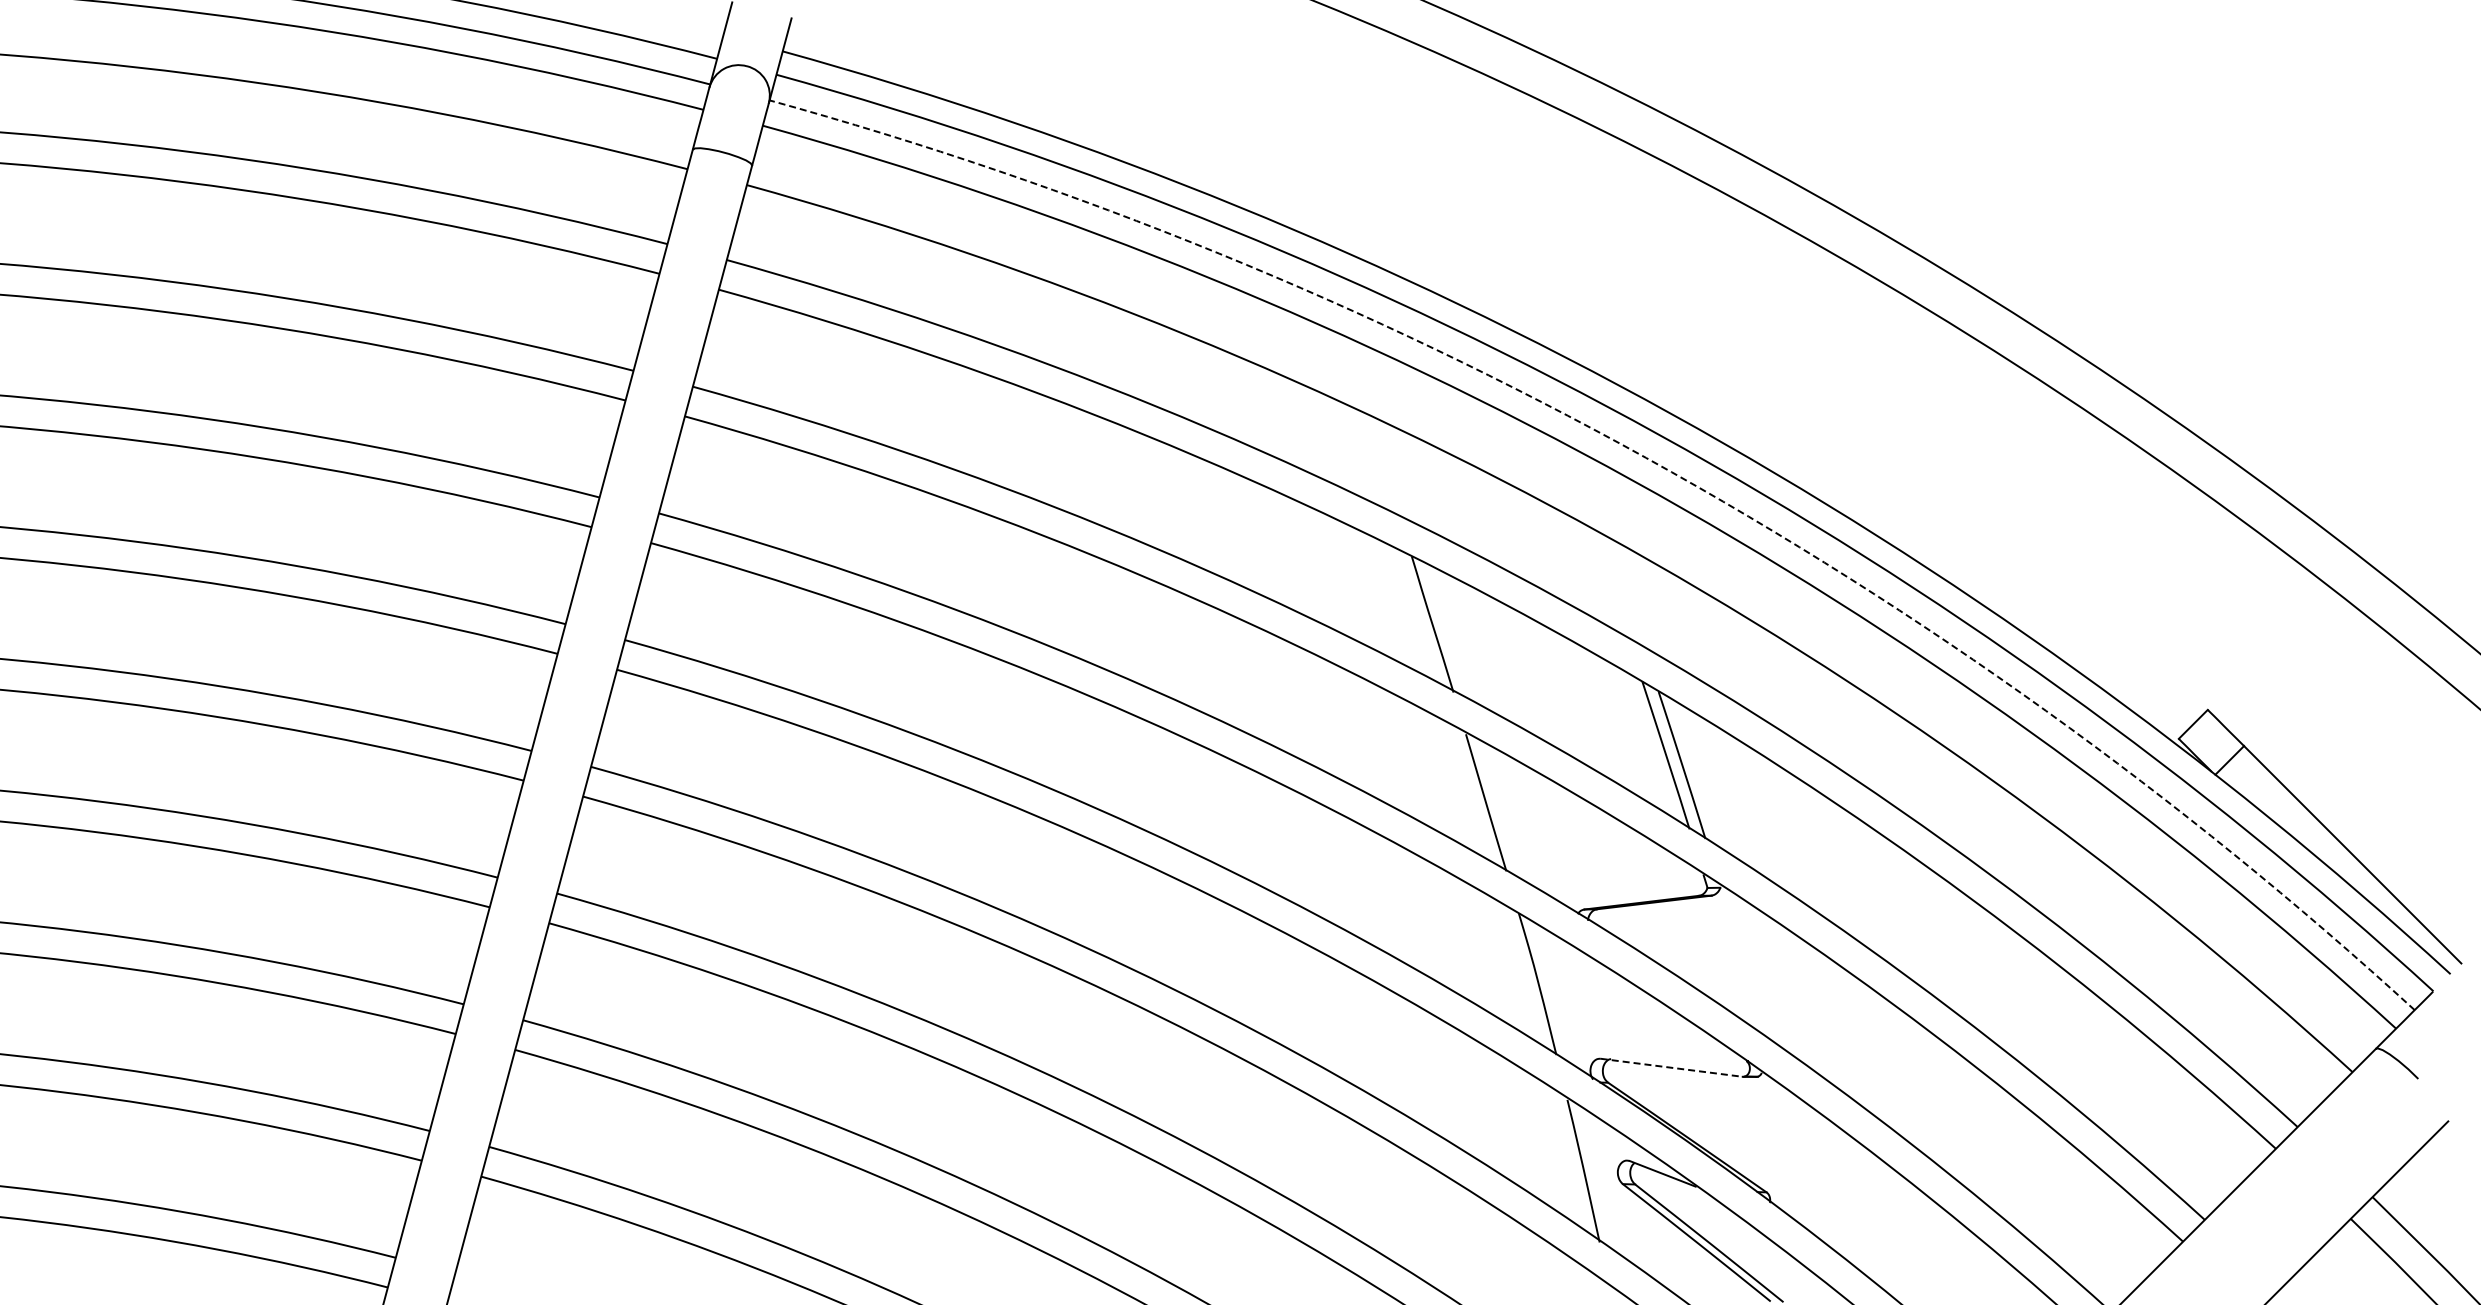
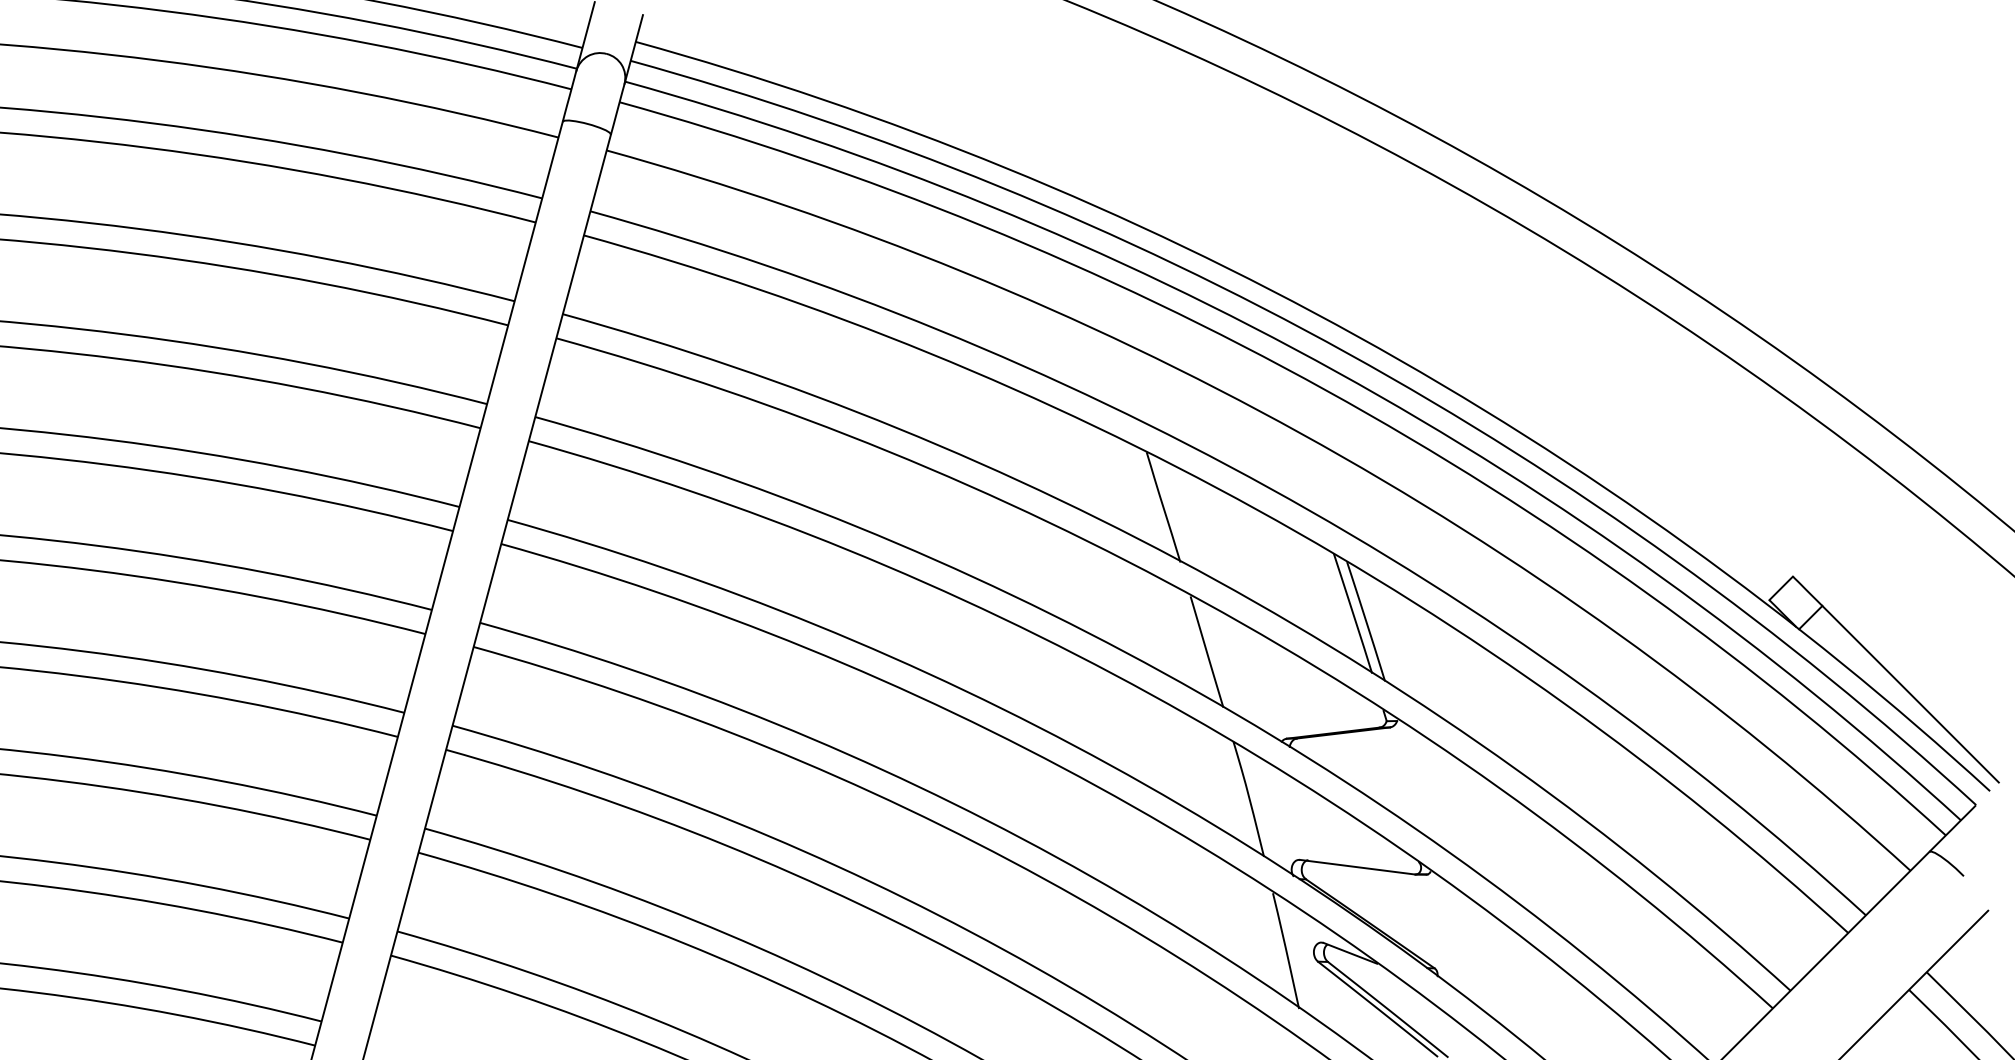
arc: (1646, 457) -> (1337, 371), dashed -> solid
line: (1671, 1067) -> (1357, 866), dashed -> solid

